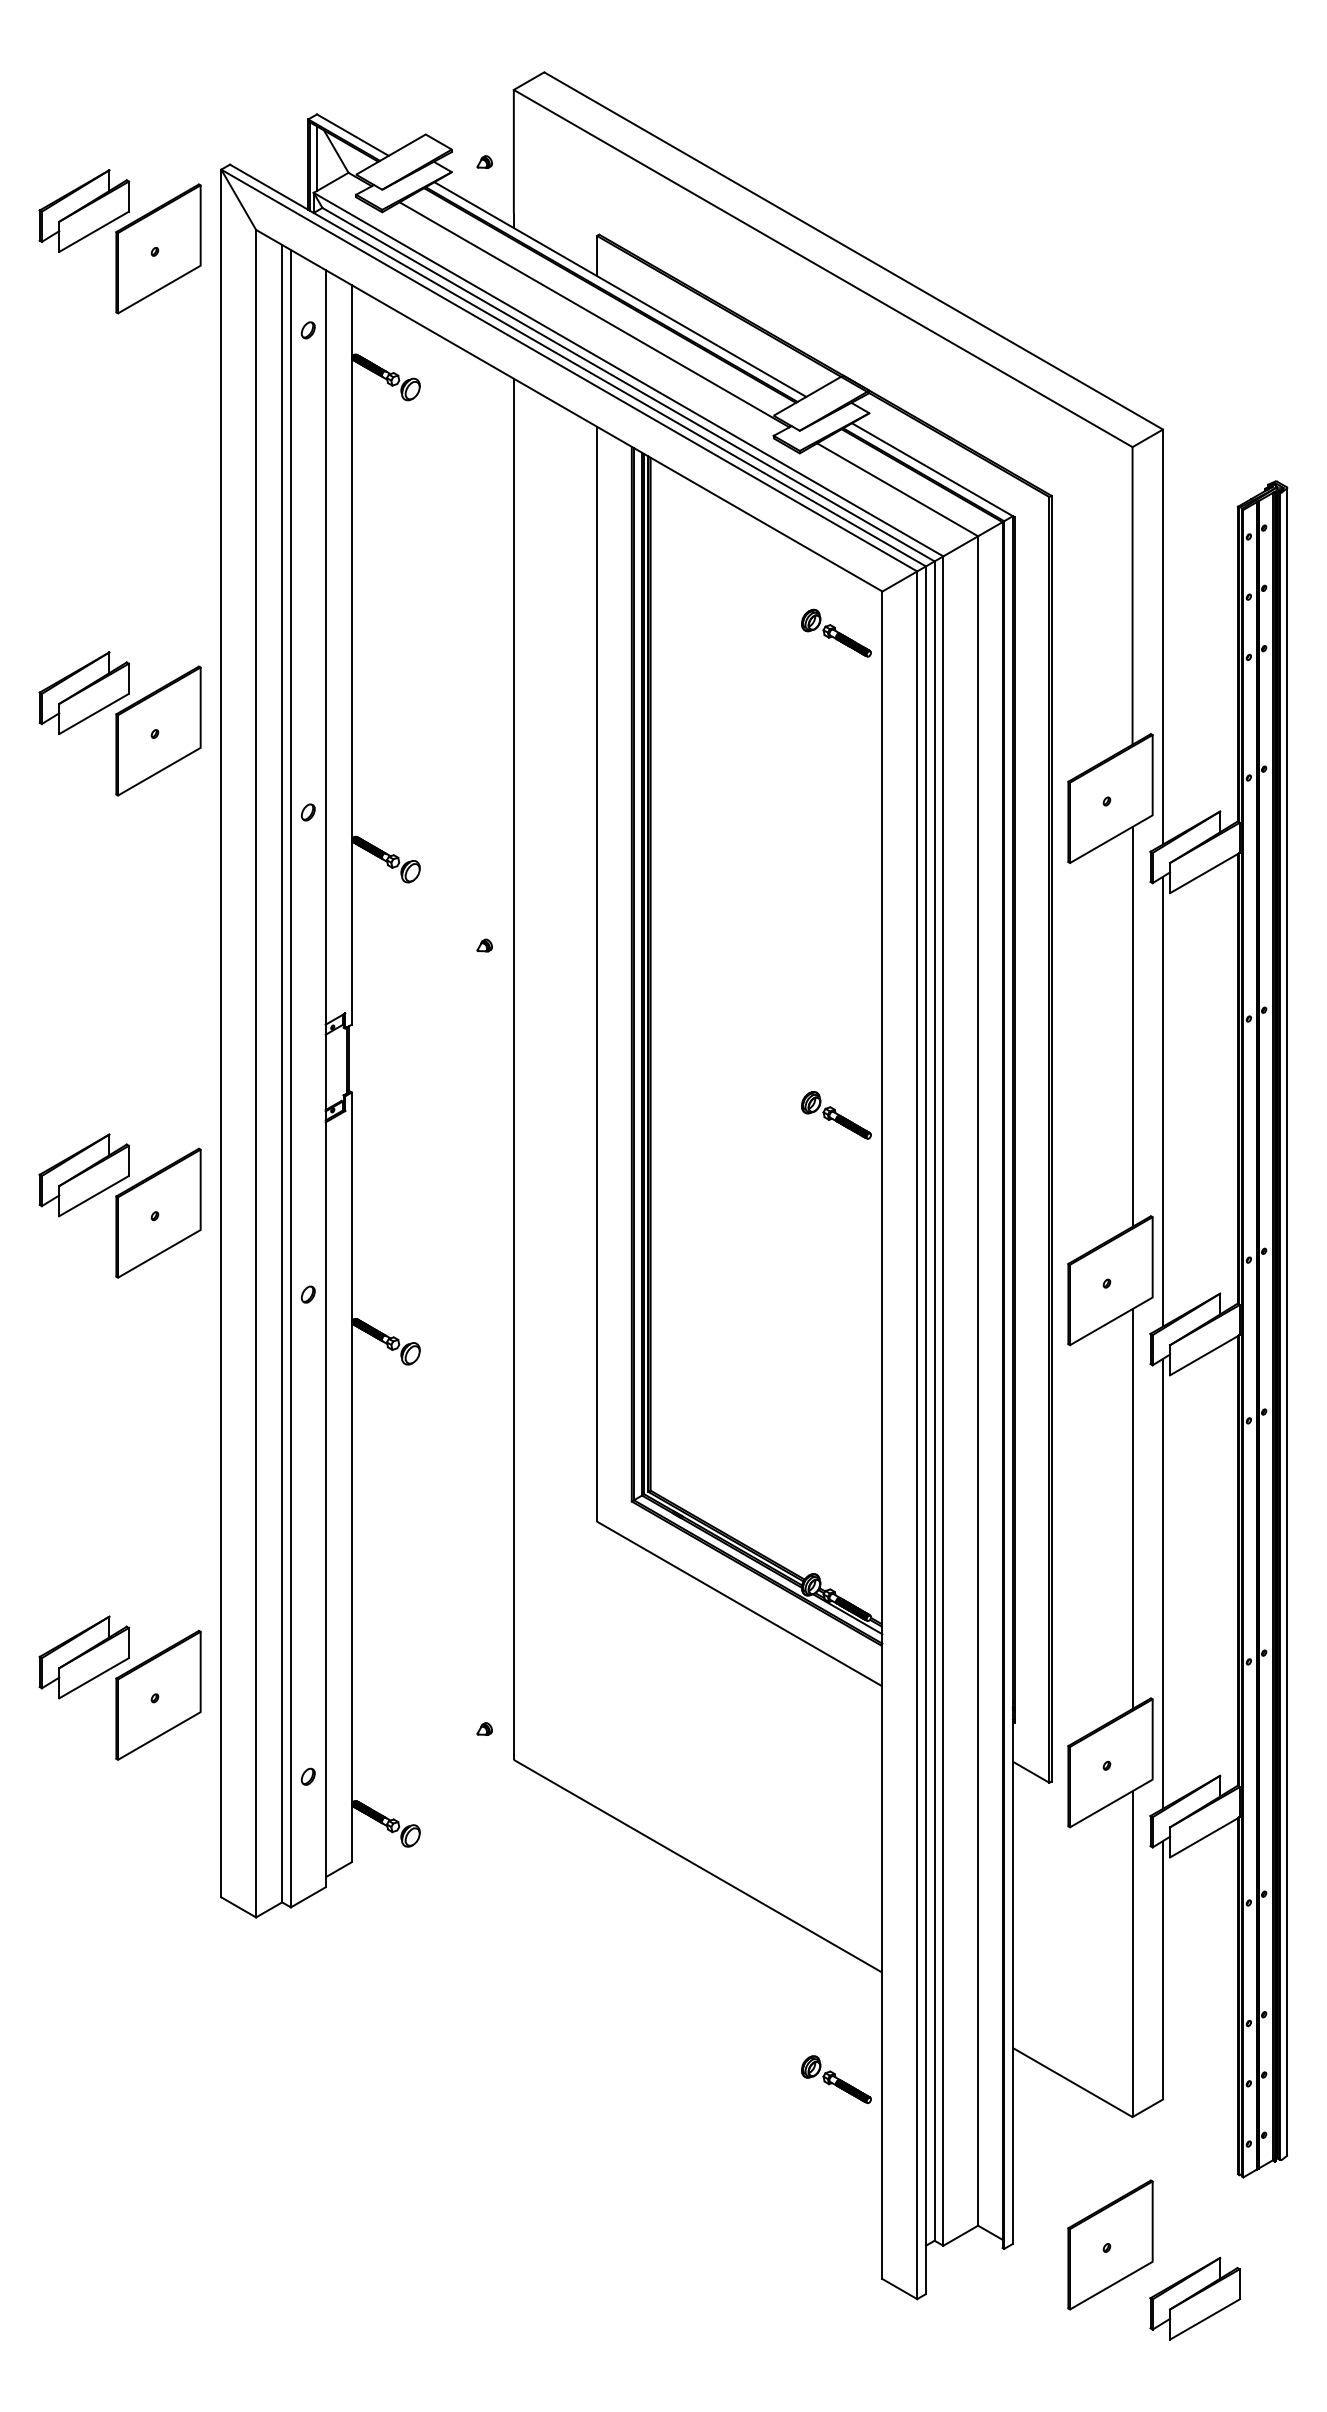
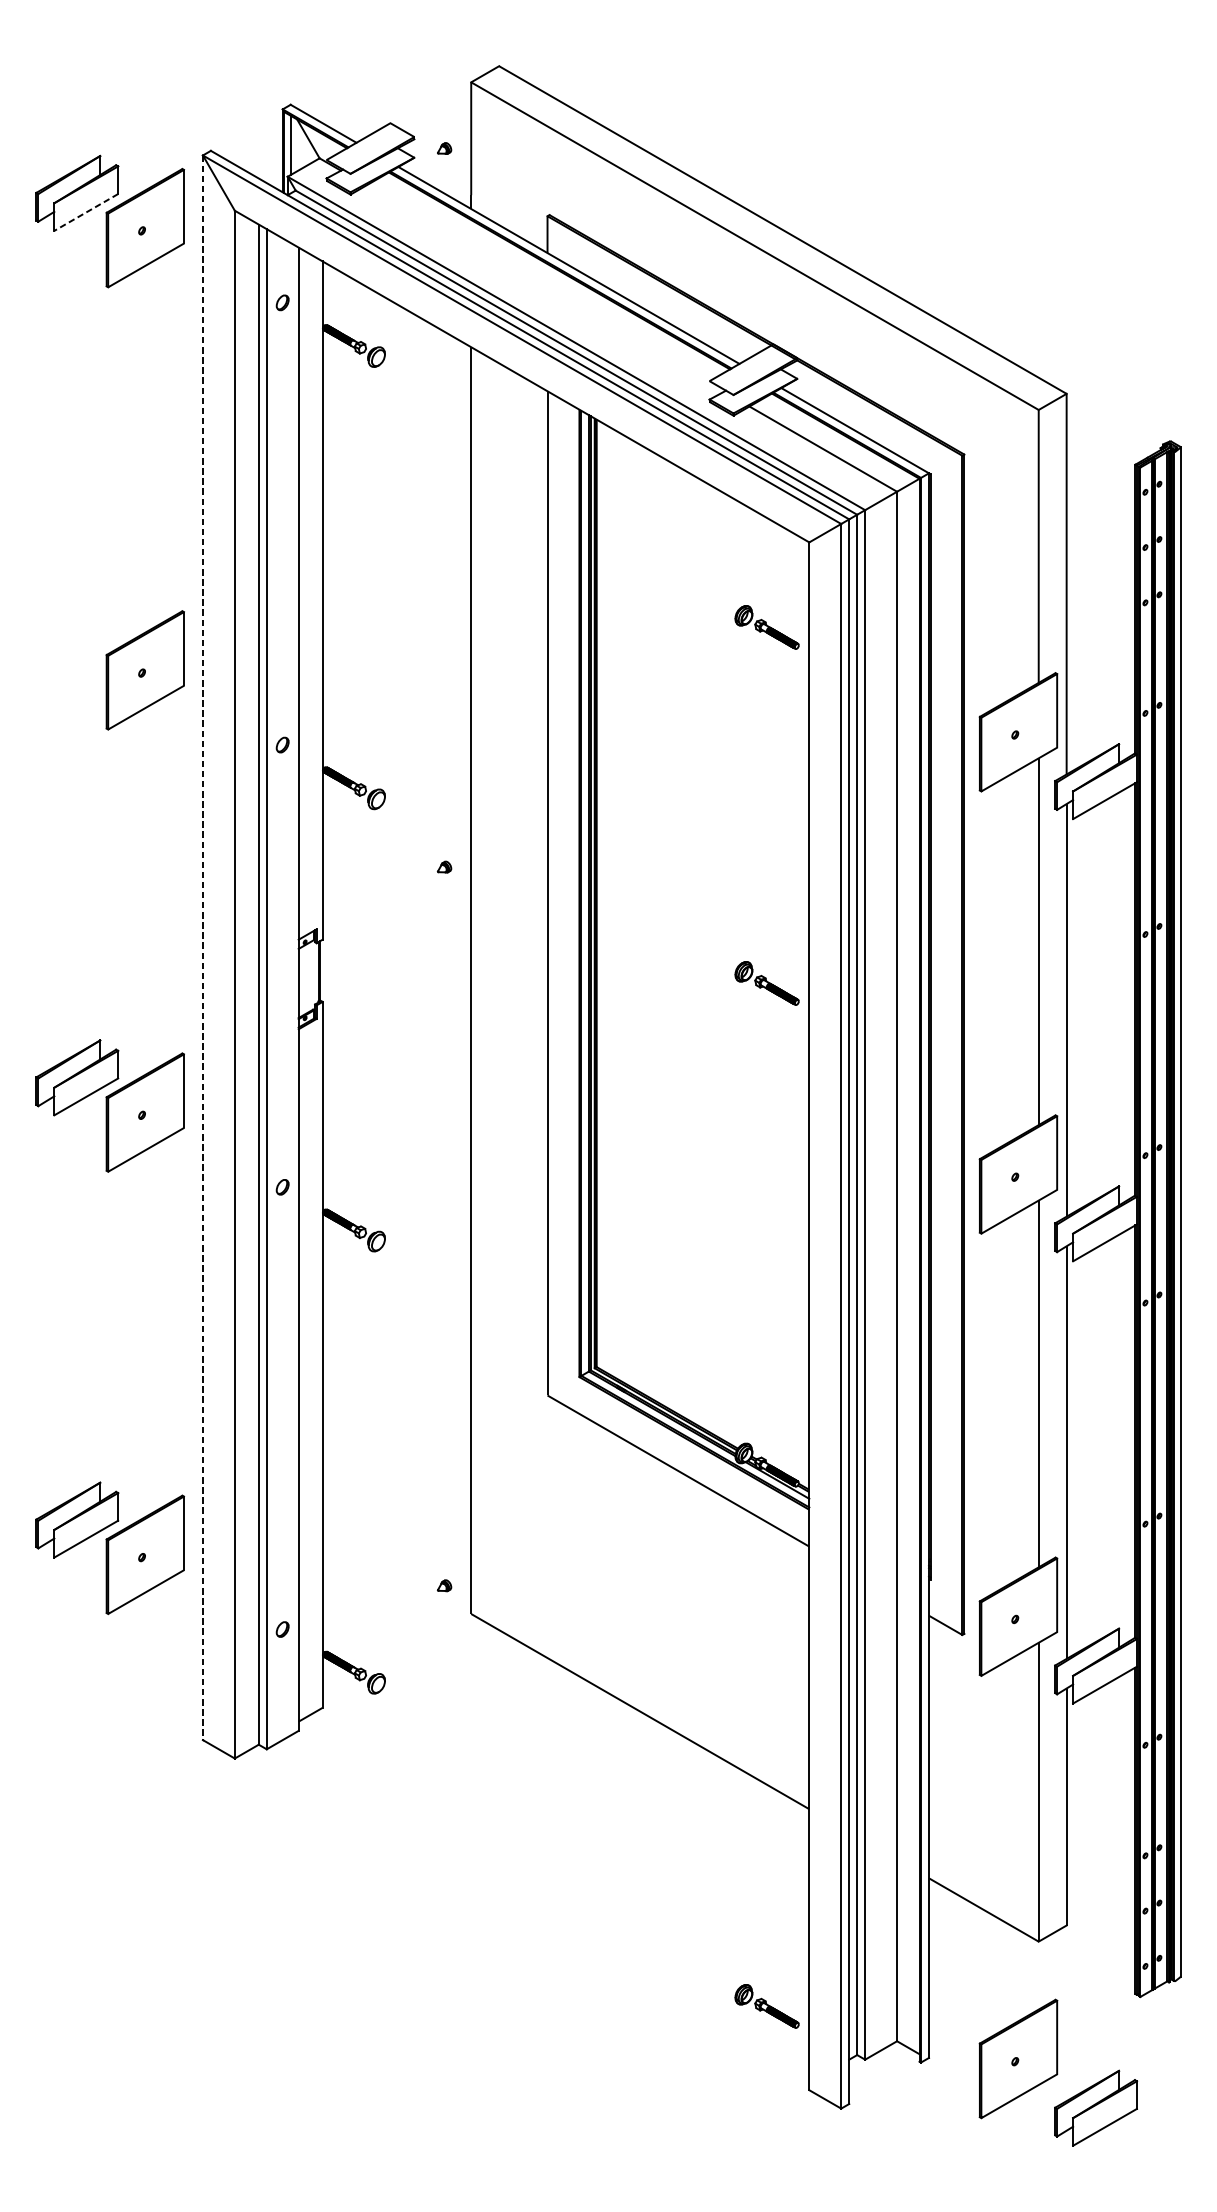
line: (93, 232) -> (85, 213), solid -> dashed
line: (594, 314) -> (545, 288), removed
part: (836, 632) -> (767, 626), moved
part: (83, 692) -> (76, 635), removed
line: (221, 1033) -> (203, 947), solid -> dashed
part: (836, 1115) -> (767, 983), moved
part: (836, 2079) -> (767, 2006), moved

